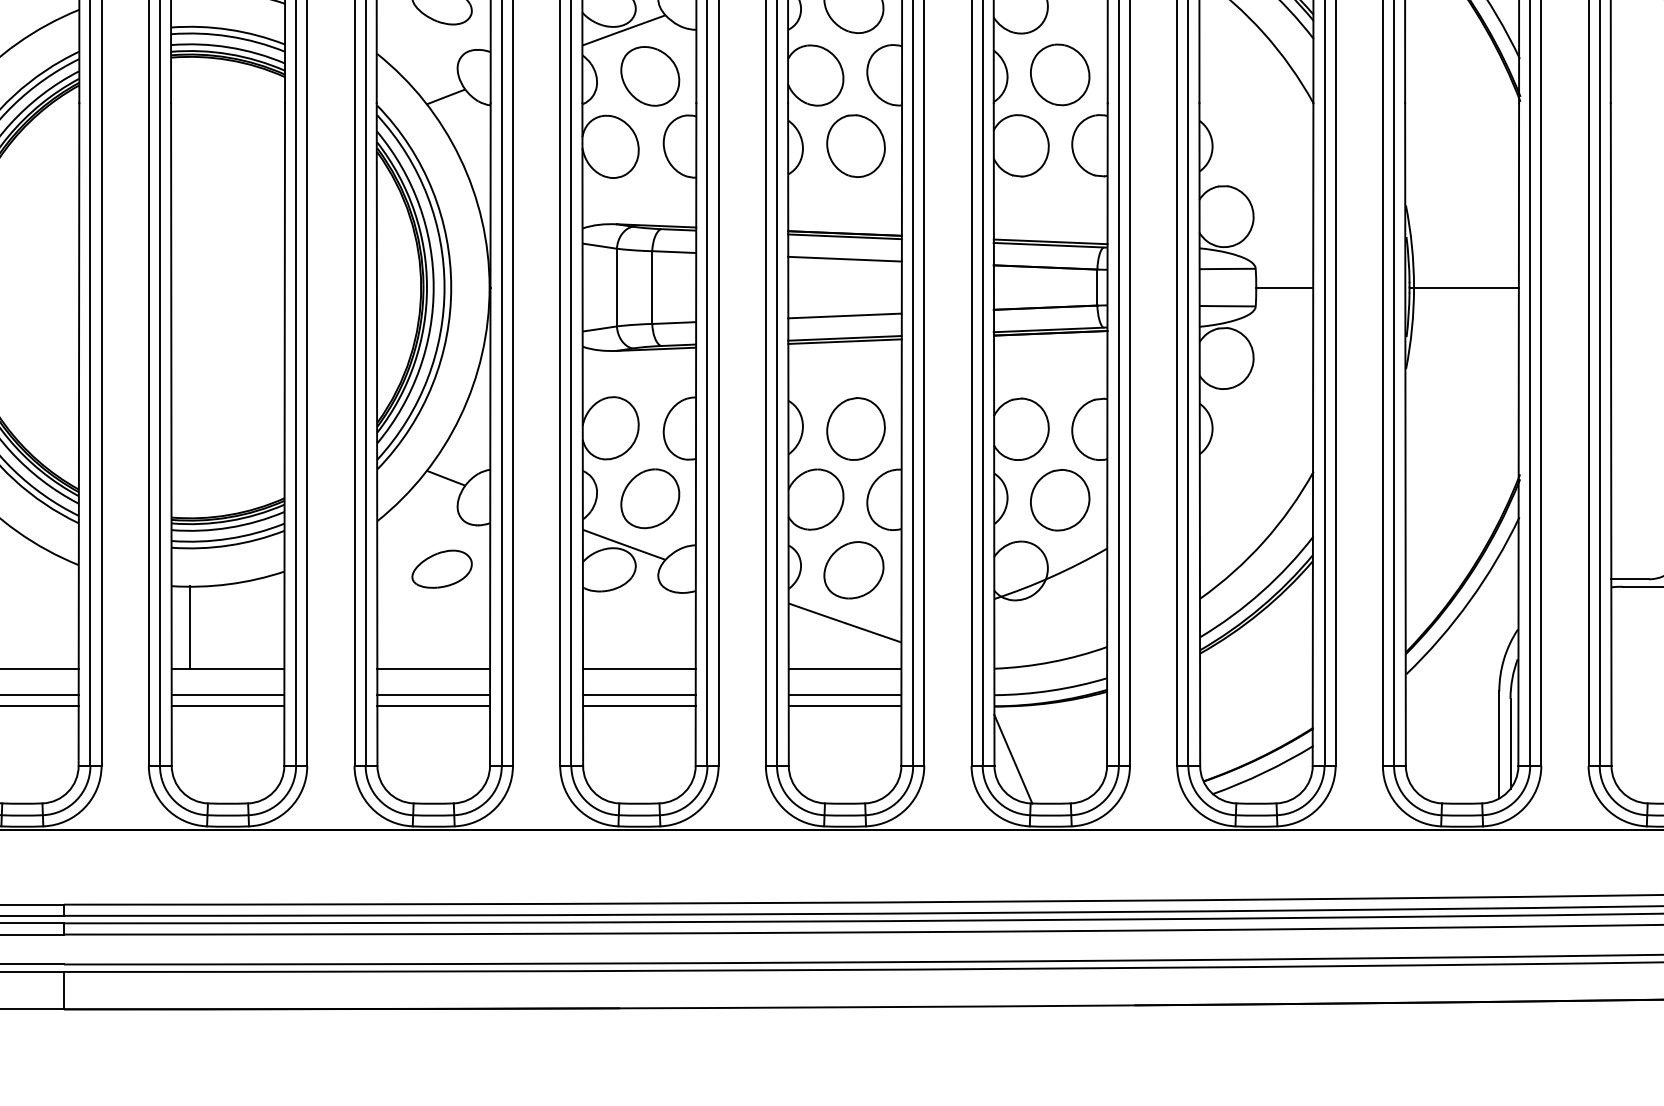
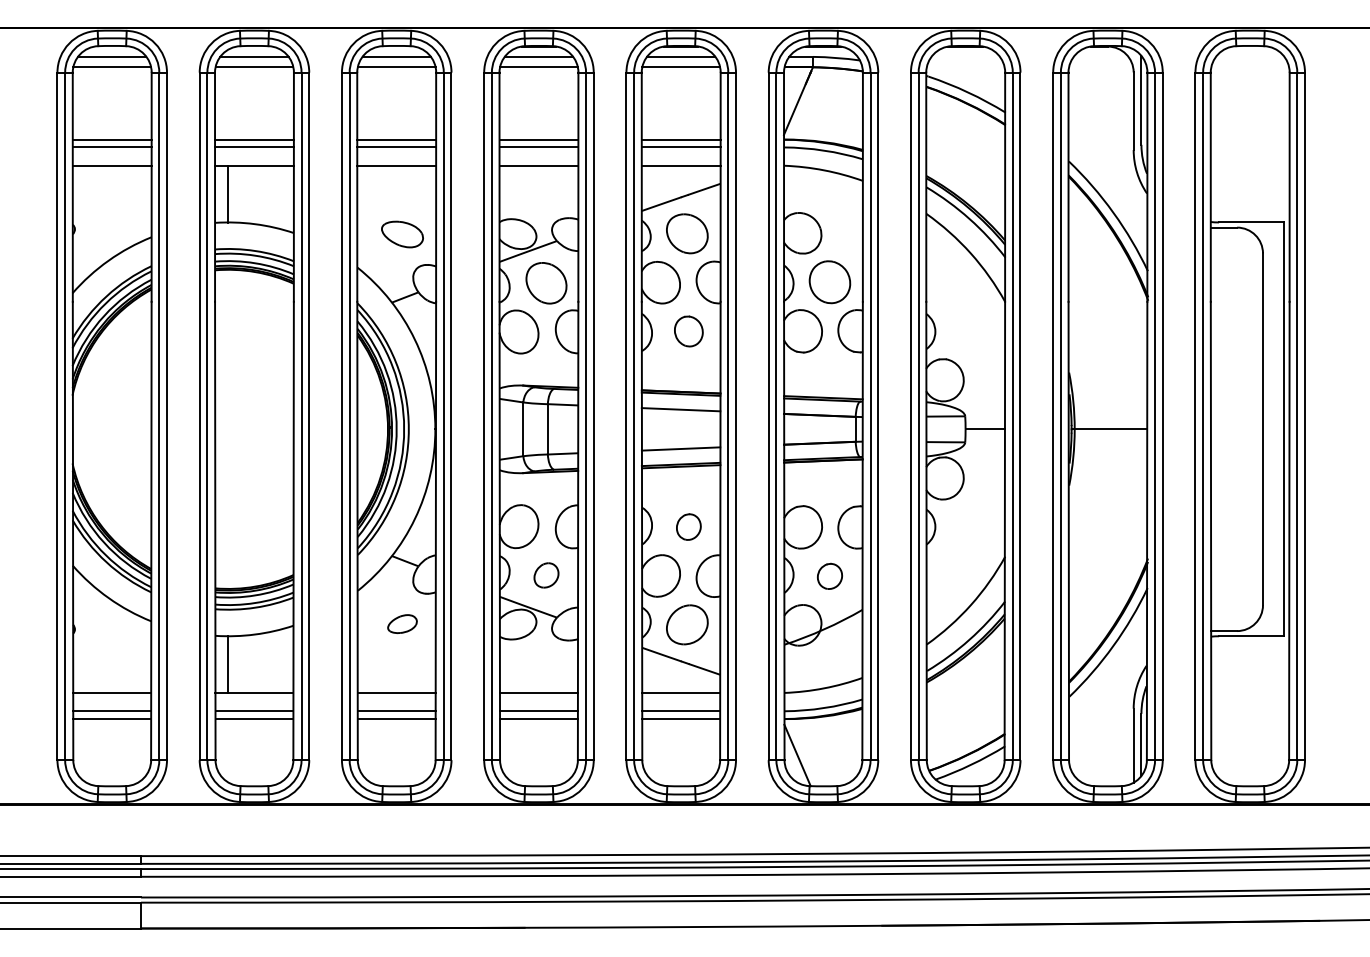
part: (855, 146) -> (688, 331), size x0.7
part: (855, 428) -> (688, 526), size x0.6
part: (650, 498) -> (546, 575), size x0.6
part: (1059, 500) -> (829, 576), size x0.6
part: (442, 568) -> (402, 623), size x0.7

